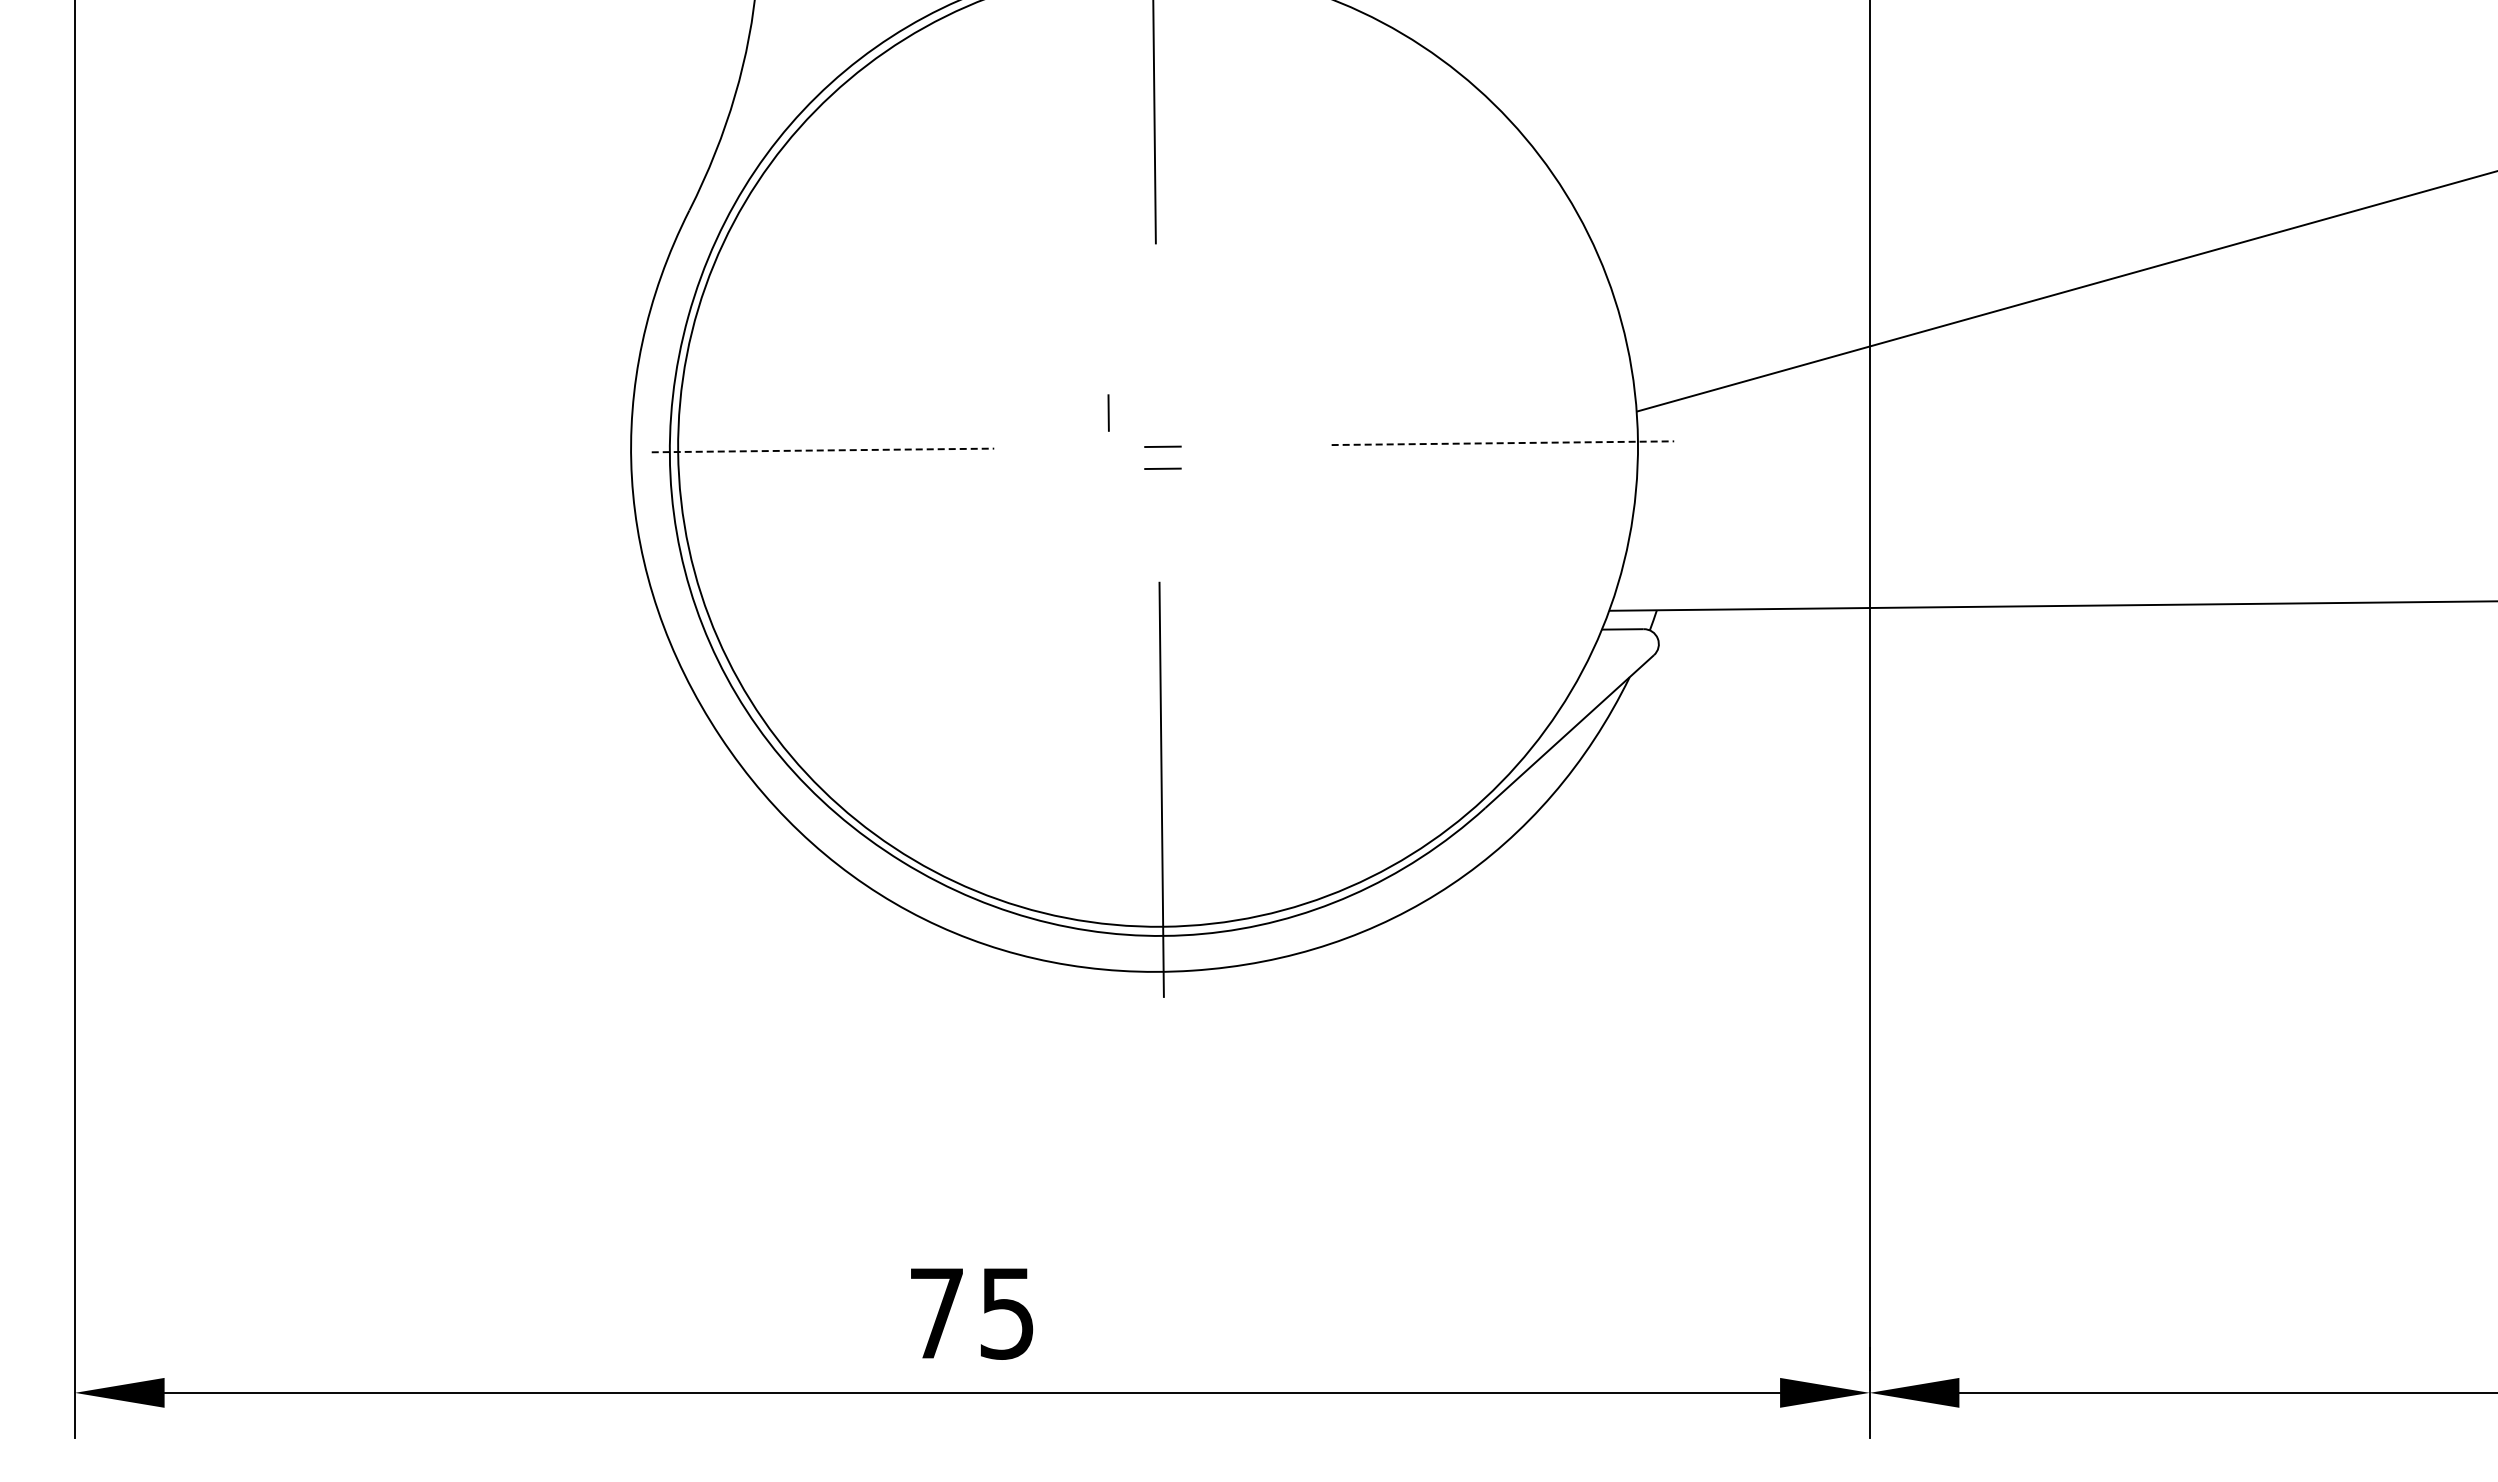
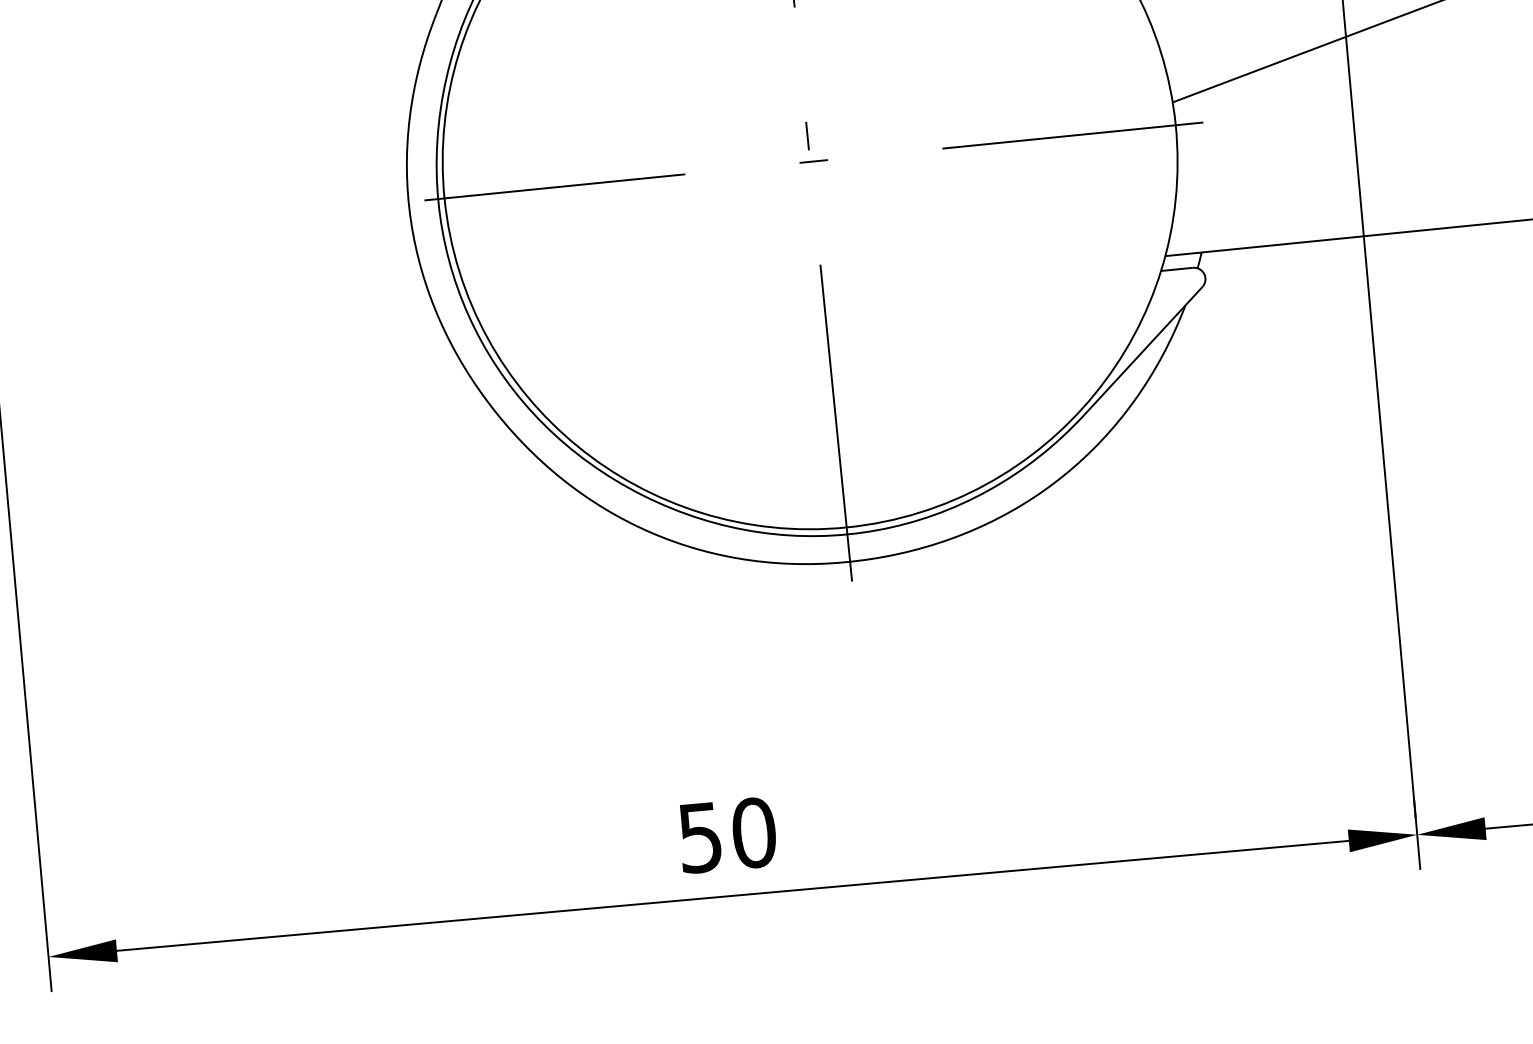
line: (1108, 412) -> (807, 135), moved
line: (1503, 443) -> (1073, 135), dashed -> solid
line: (823, 450) -> (555, 187), dashed -> solid
line: (1162, 468) -> (814, 178), removed
text: (972, 1313) -> (727, 835), 75 -> 50

